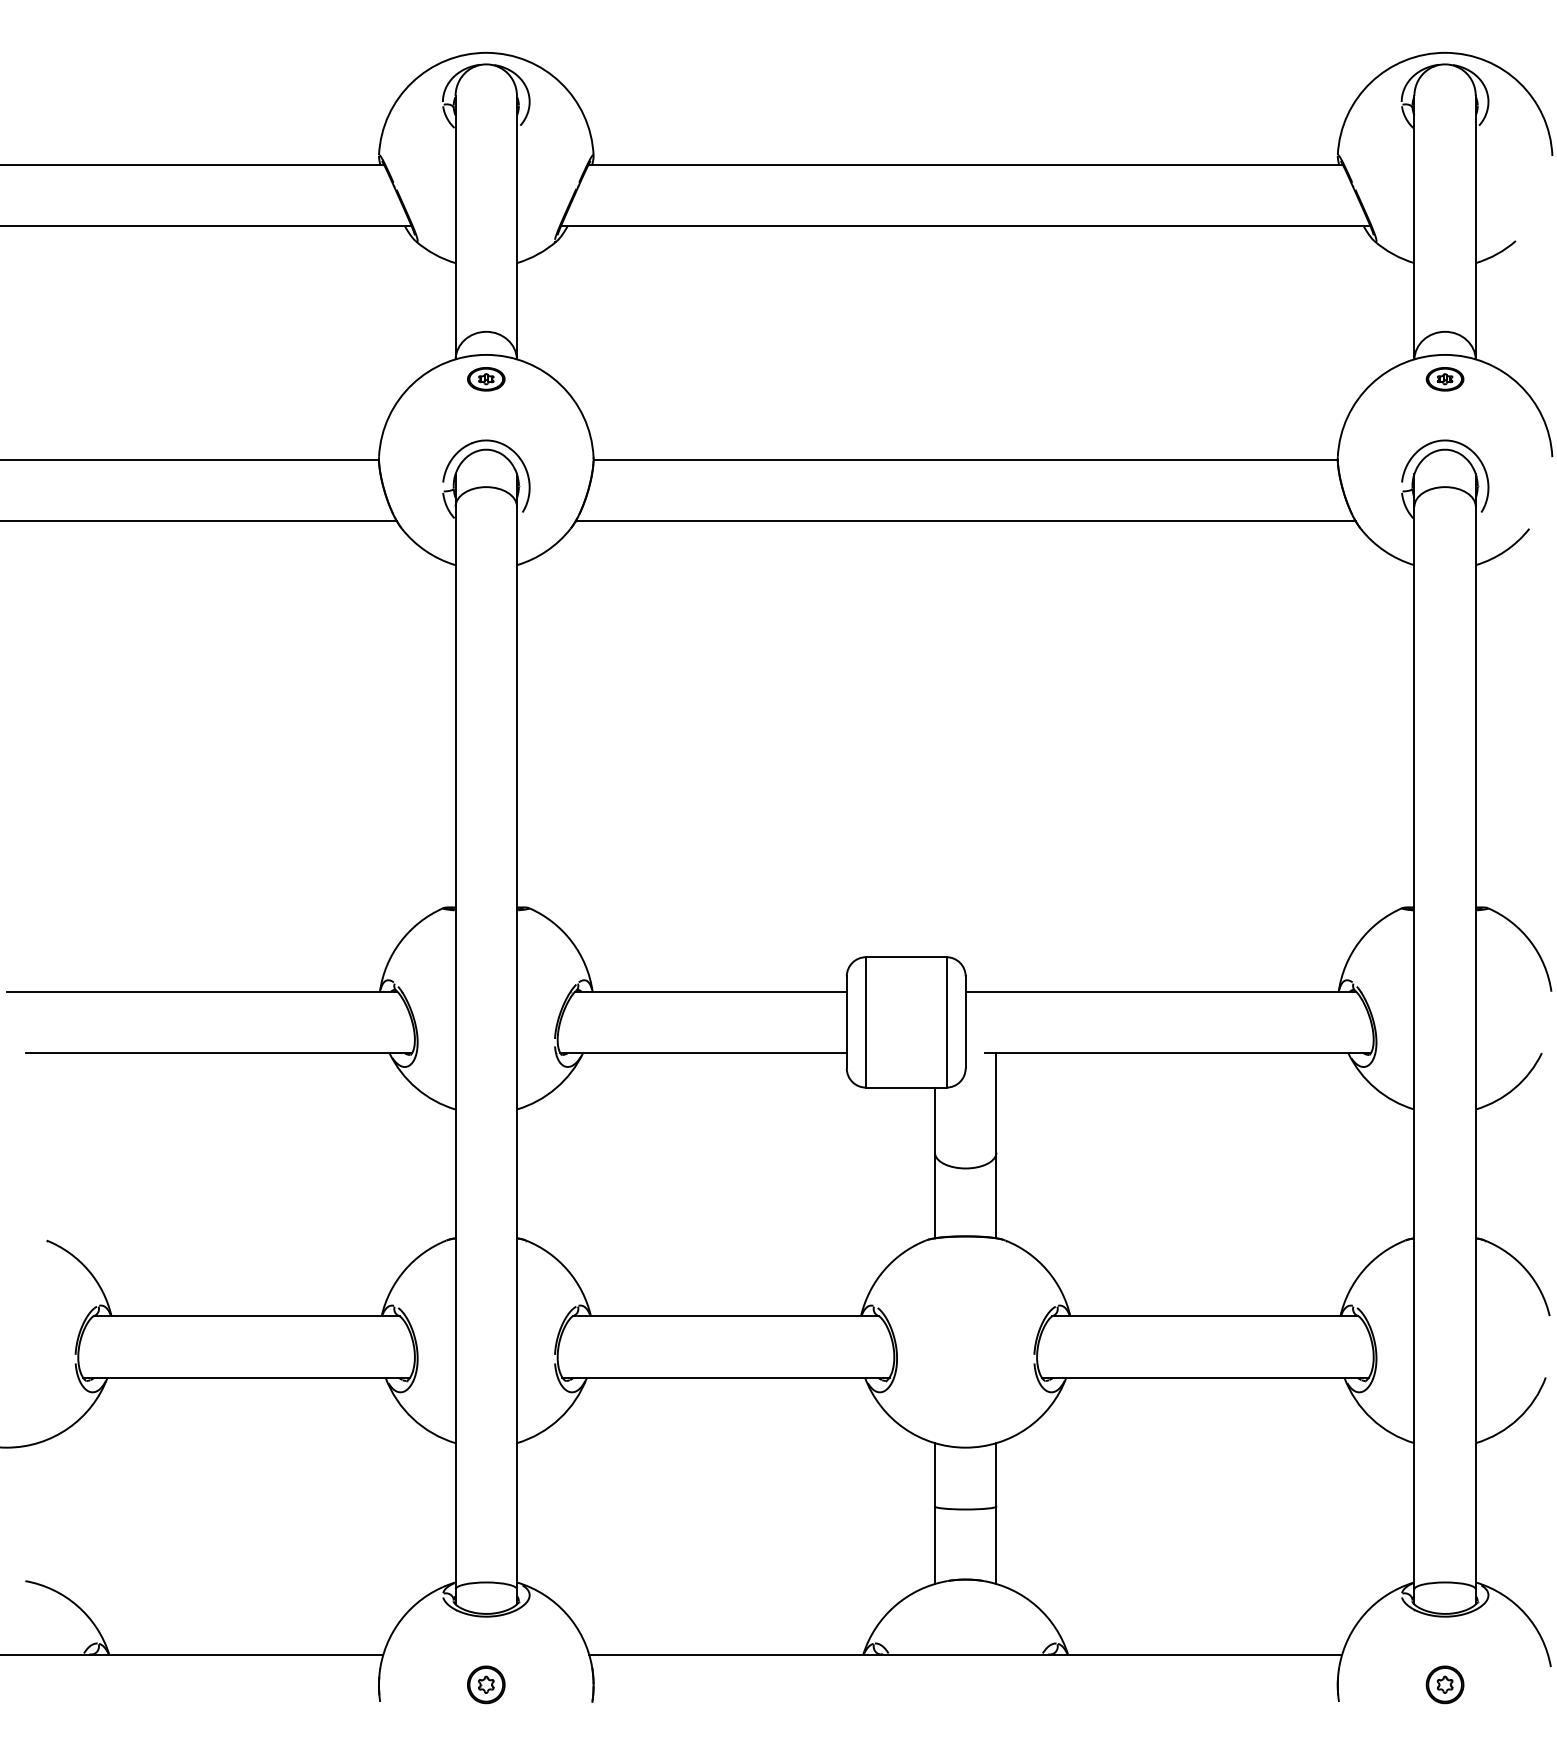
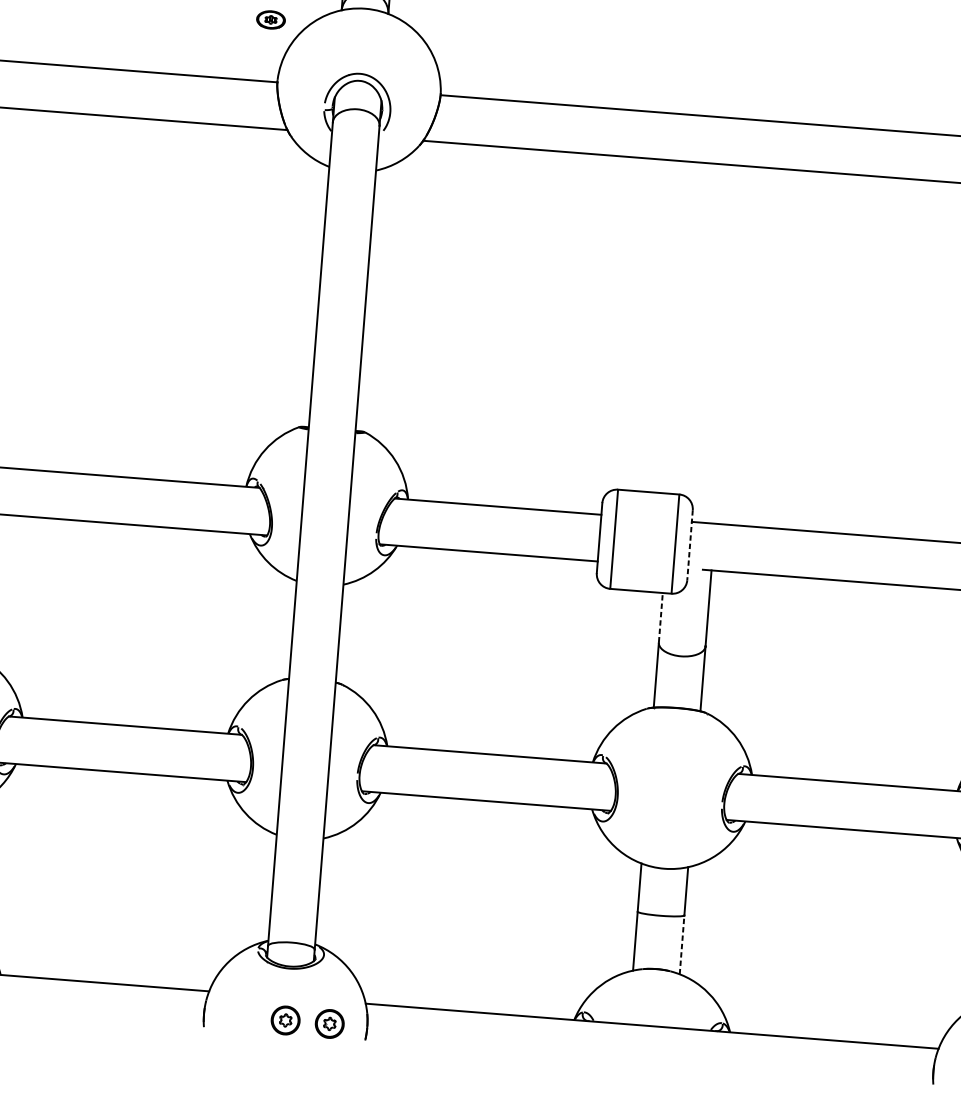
part: (486, 379) -> (271, 20), moved
line: (965, 1022) -> (689, 545), solid -> dashed
line: (935, 1119) -> (661, 617), solid -> dashed
line: (996, 1545) -> (682, 945), solid -> dashed
part: (544, 1684) -> (329, 1023), added

